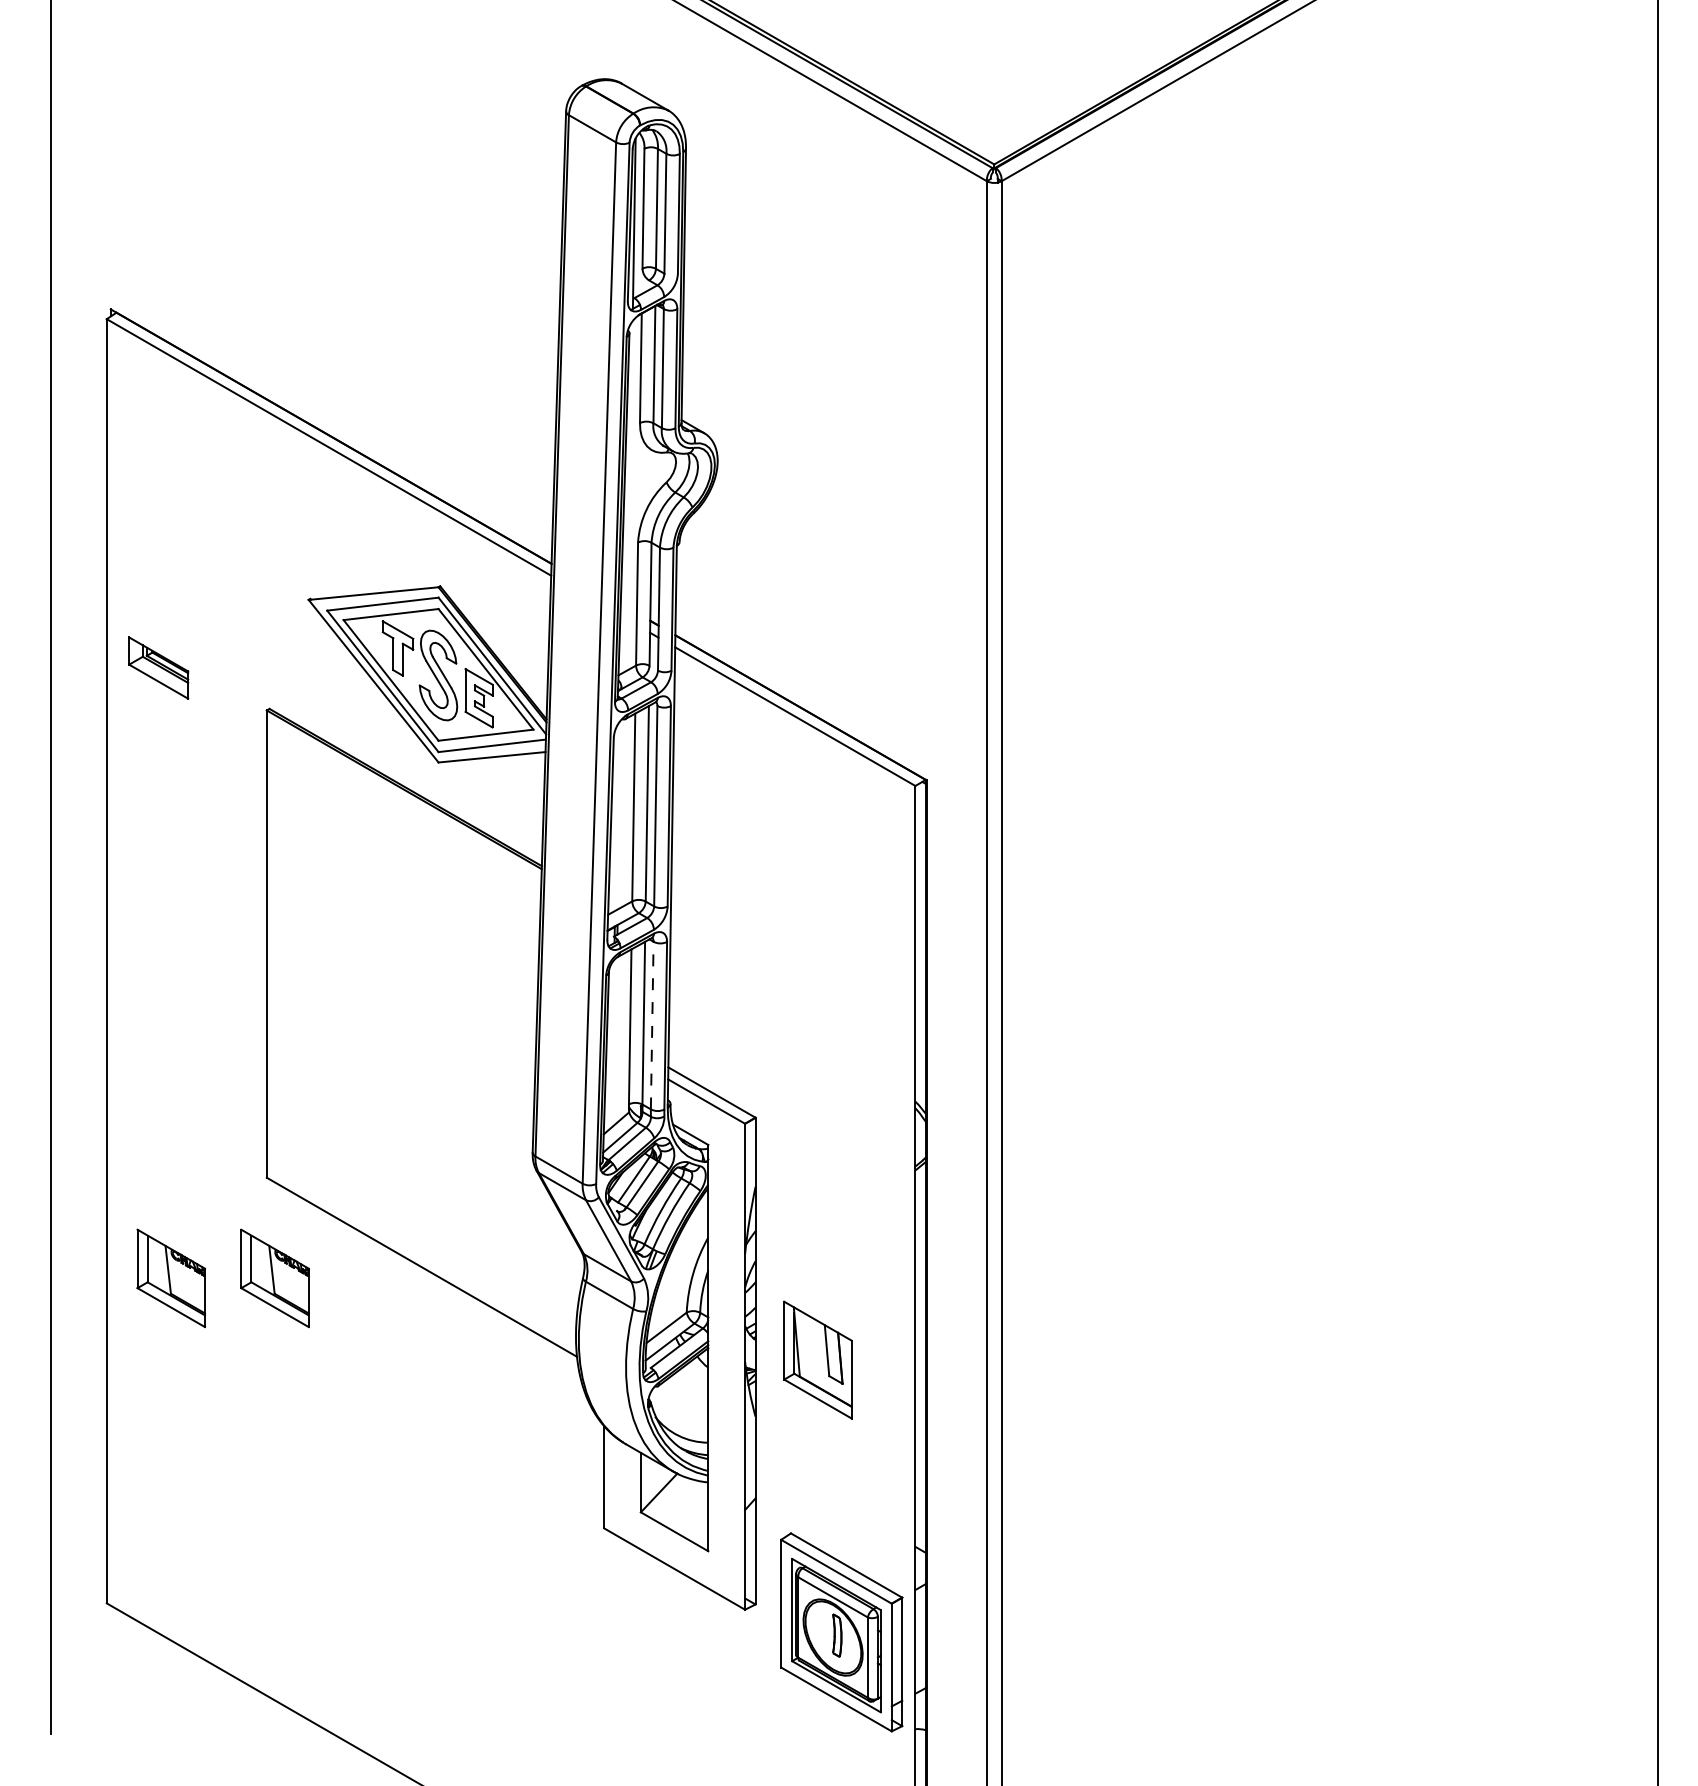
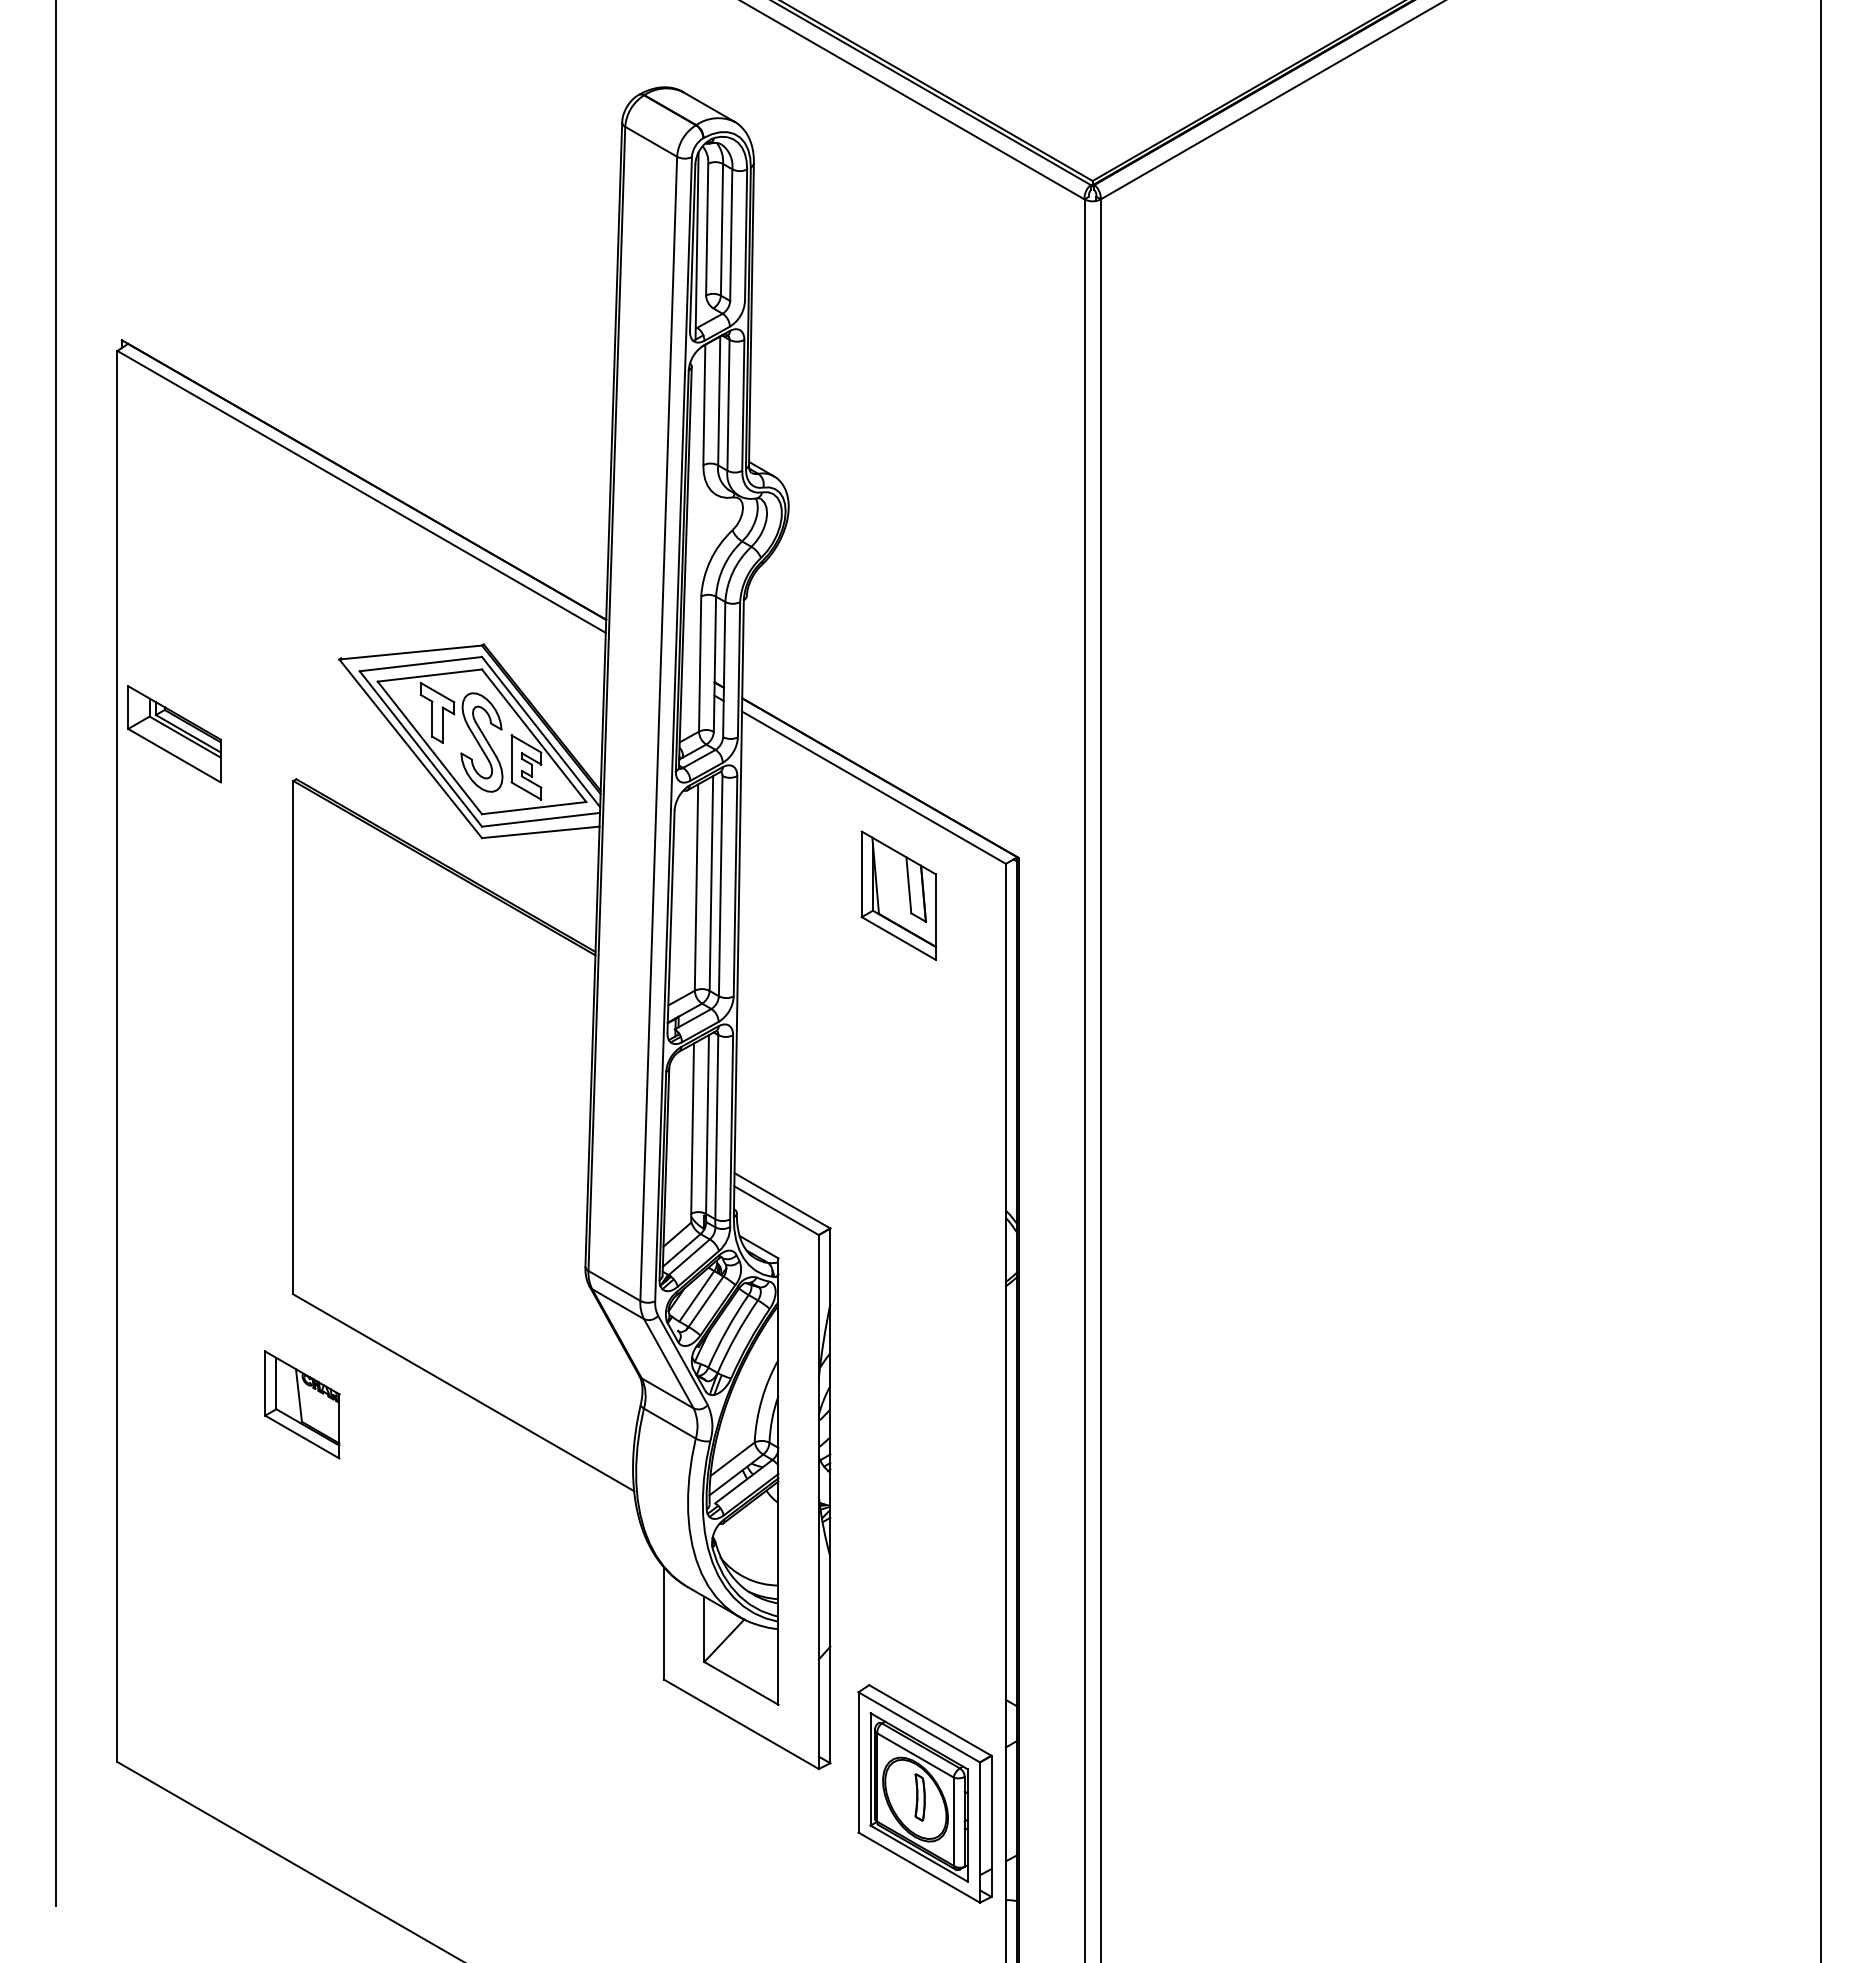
part: (158, 668) -> (174, 734), size x1.43
line: (651, 1024) -> (716, 1126), dashed -> solid
part: (171, 1277) -> (188, 1404), removed
part: (817, 1359) -> (898, 895), moved

